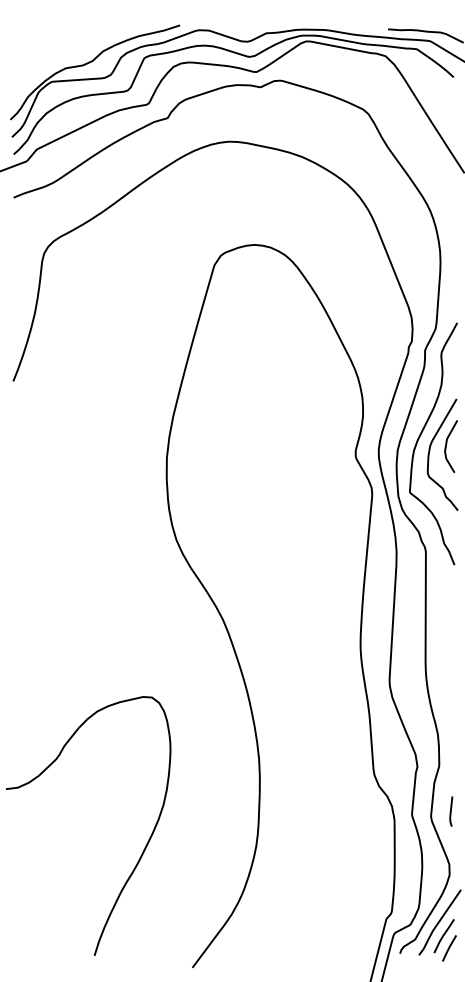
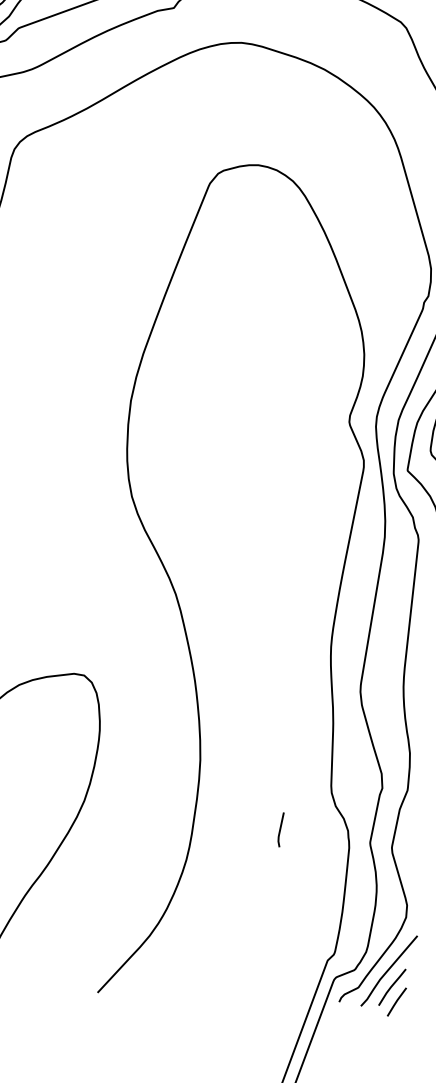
line: (451, 811) -> (281, 829), moved

